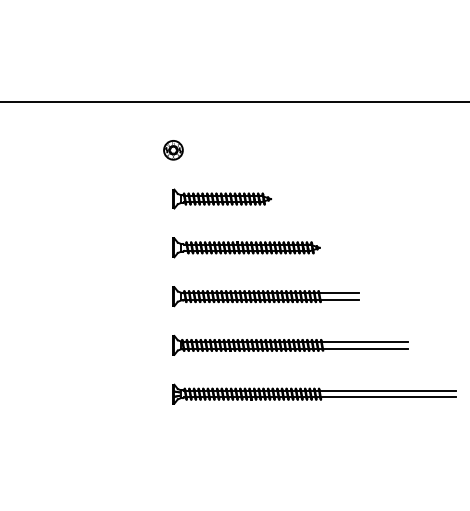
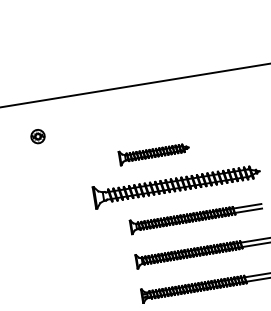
part: (173, 150) -> (38, 136), moved
part: (246, 247) -> (176, 184), size x1.6

